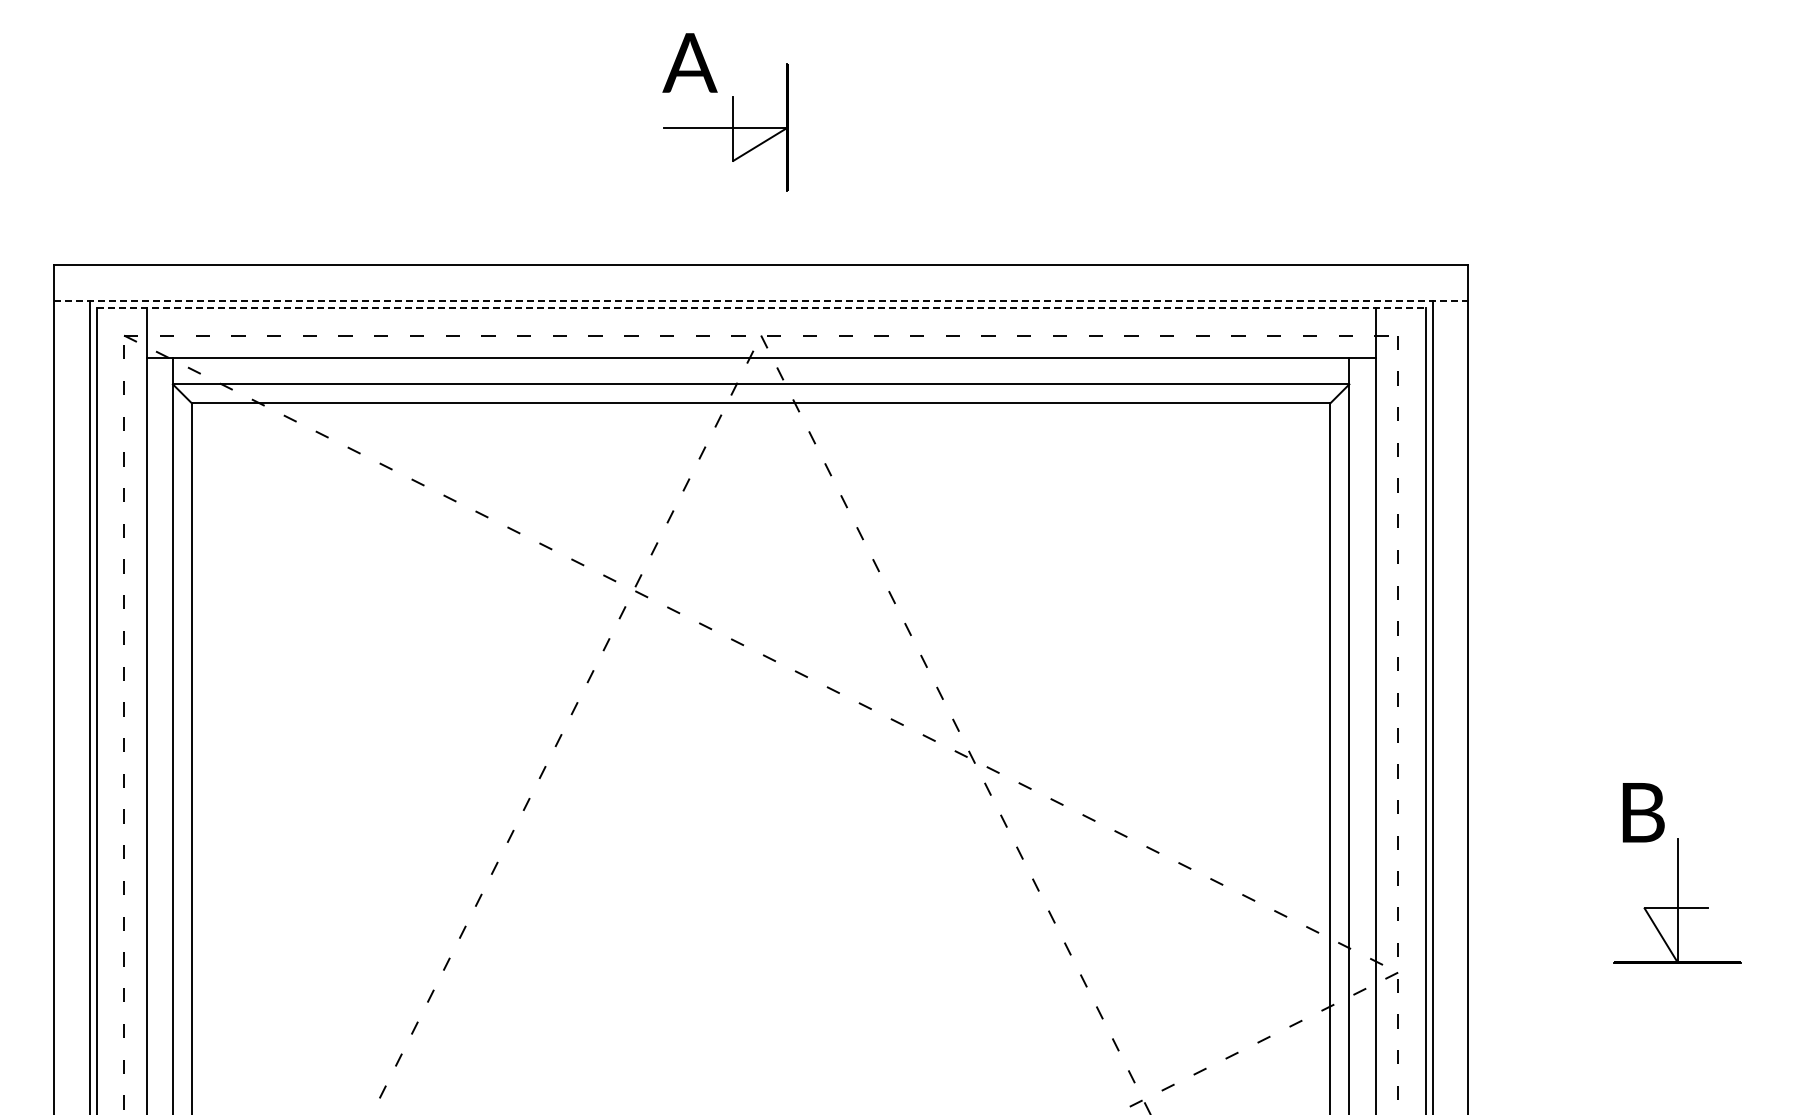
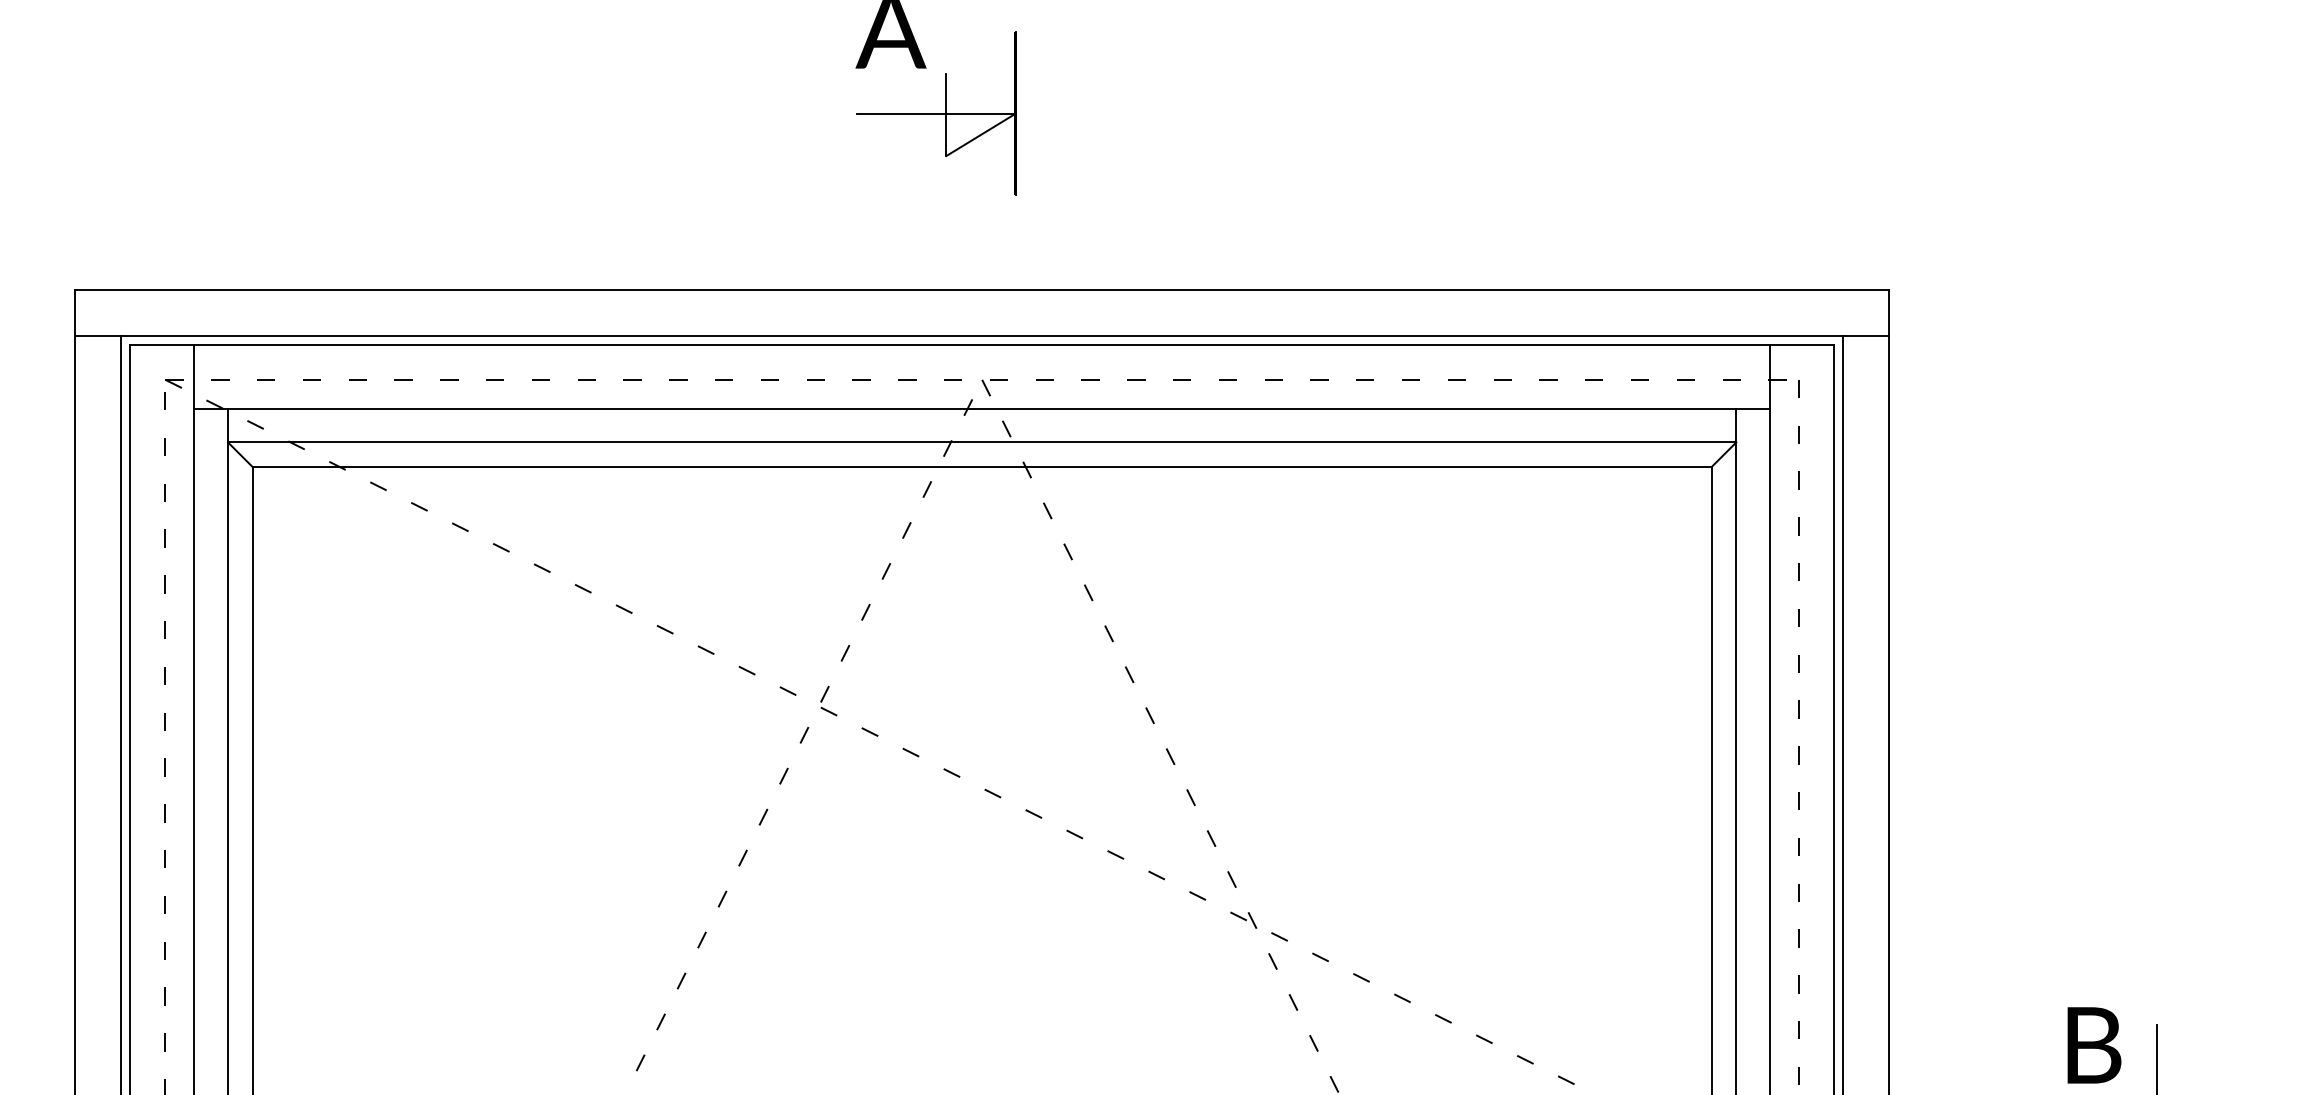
line: (761, 301) -> (982, 336), dashed -> solid
line: (761, 308) -> (982, 345), dashed -> solid
text: (1643, 812) -> (2094, 1045), moved

